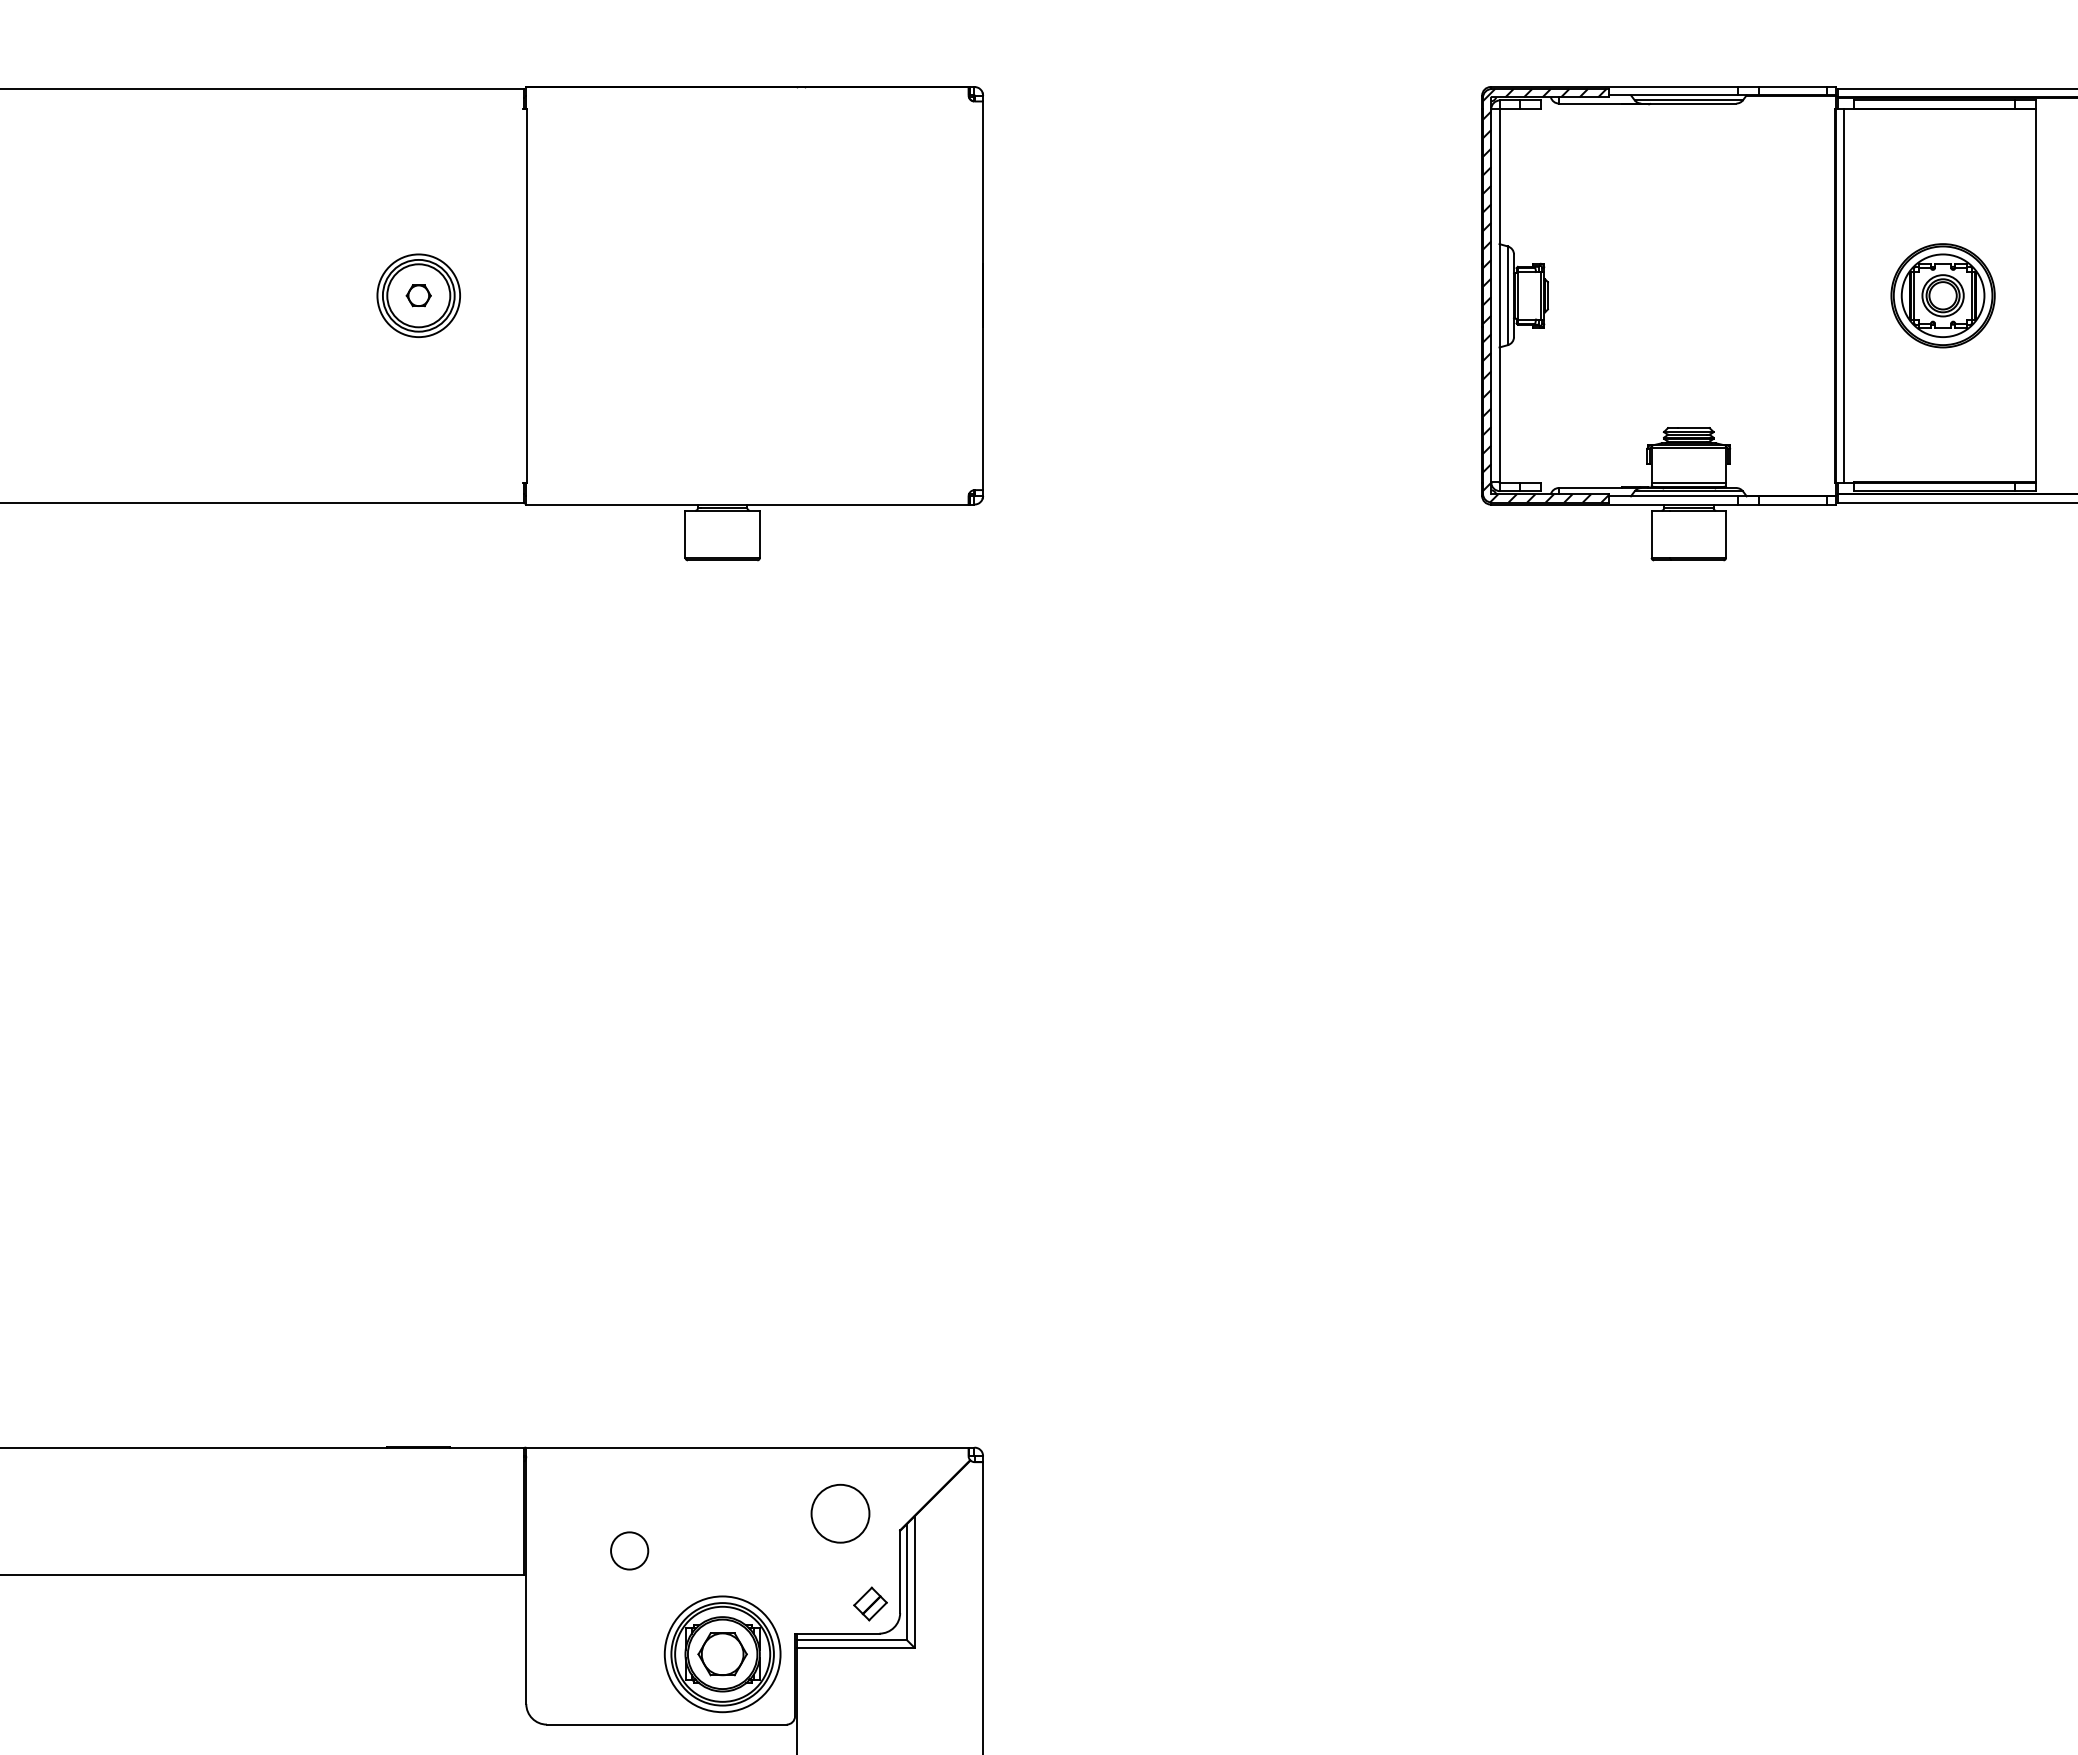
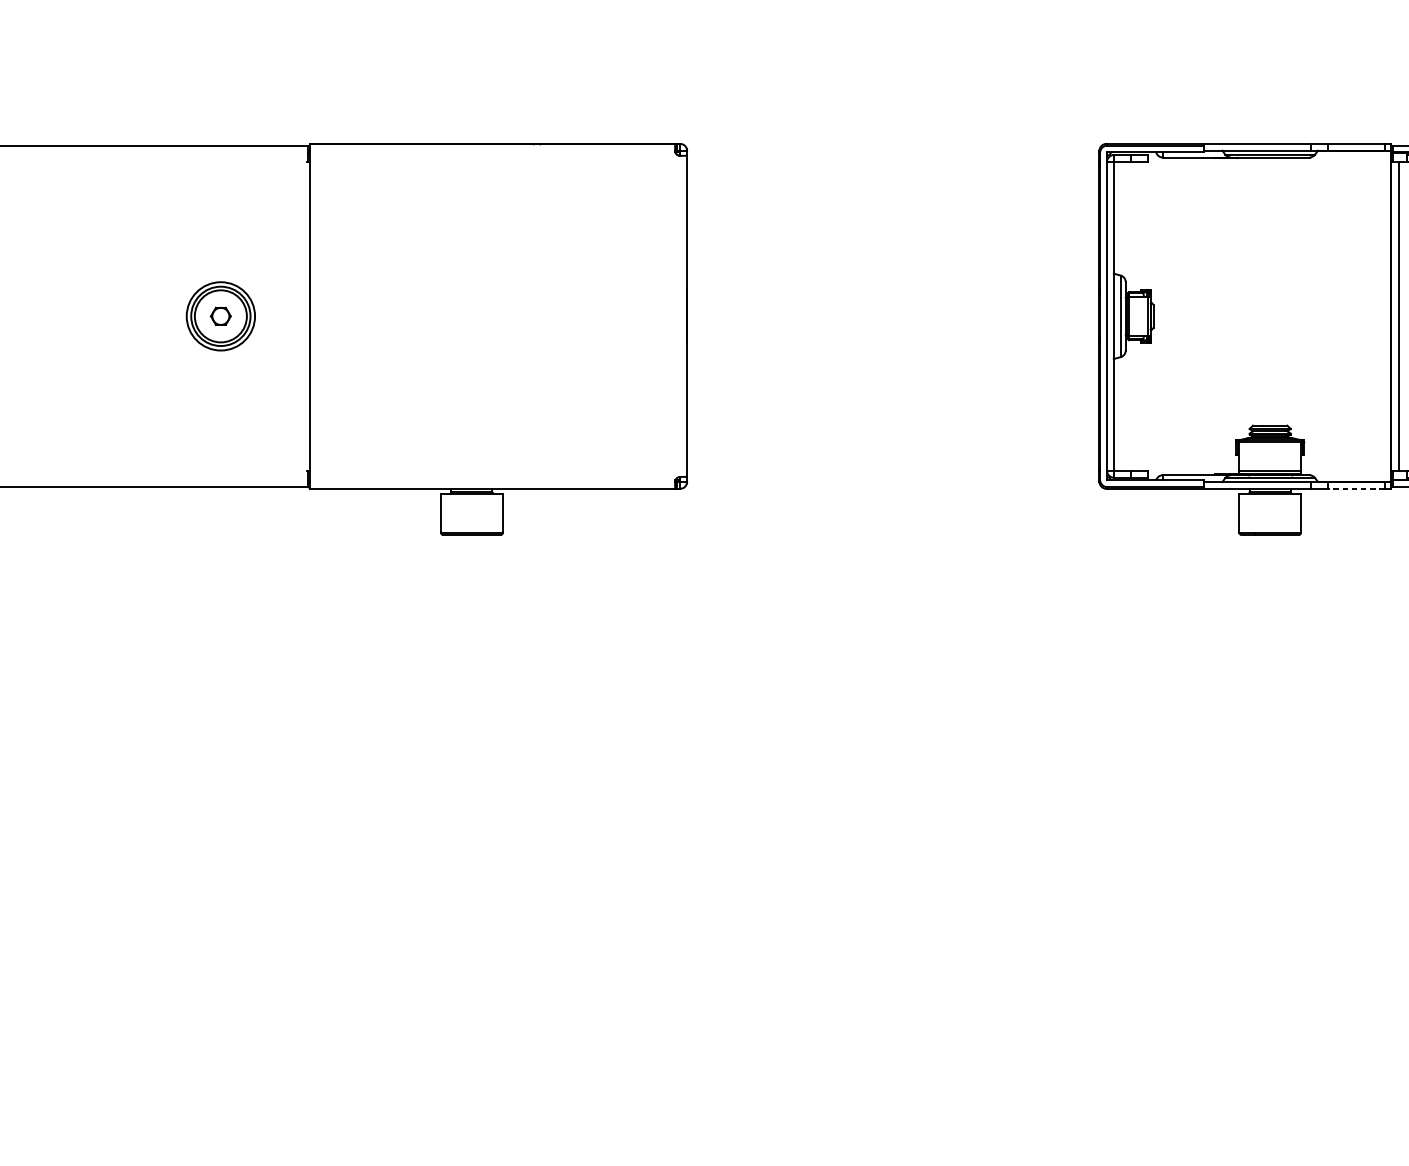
hatch: (1545, 295) -> (1151, 316), removed
line: (1792, 504) -> (1355, 488), solid -> dashed

